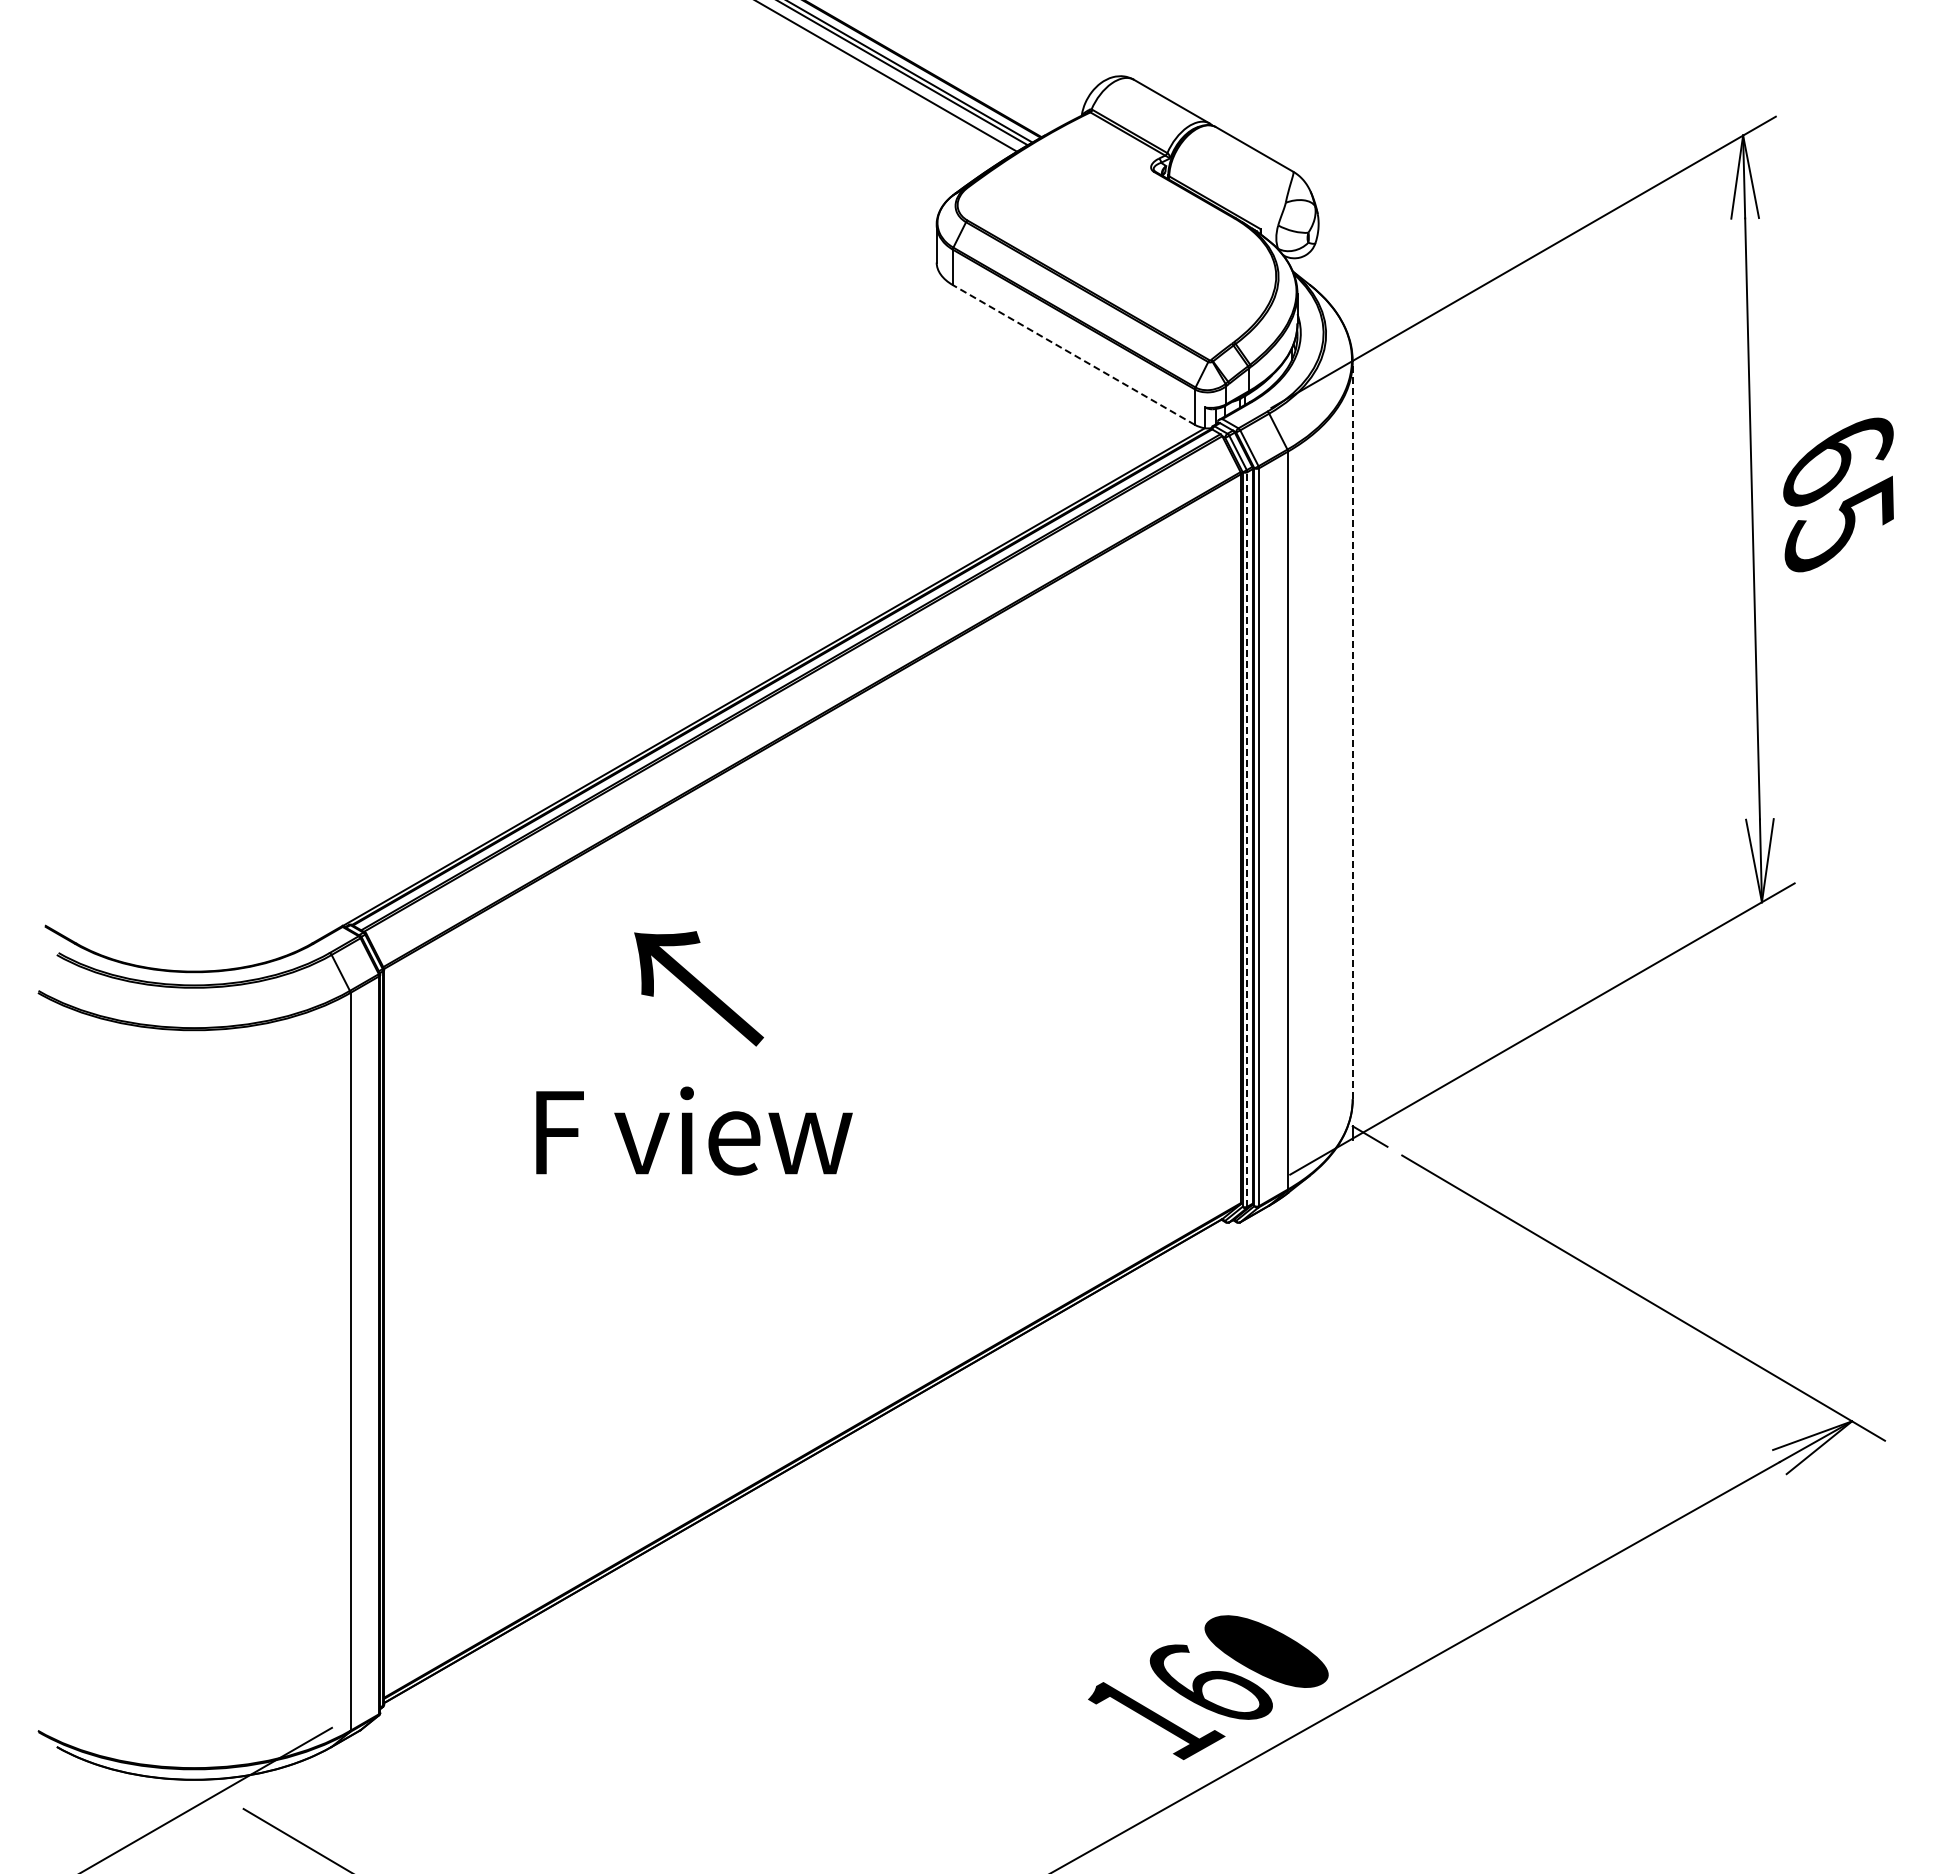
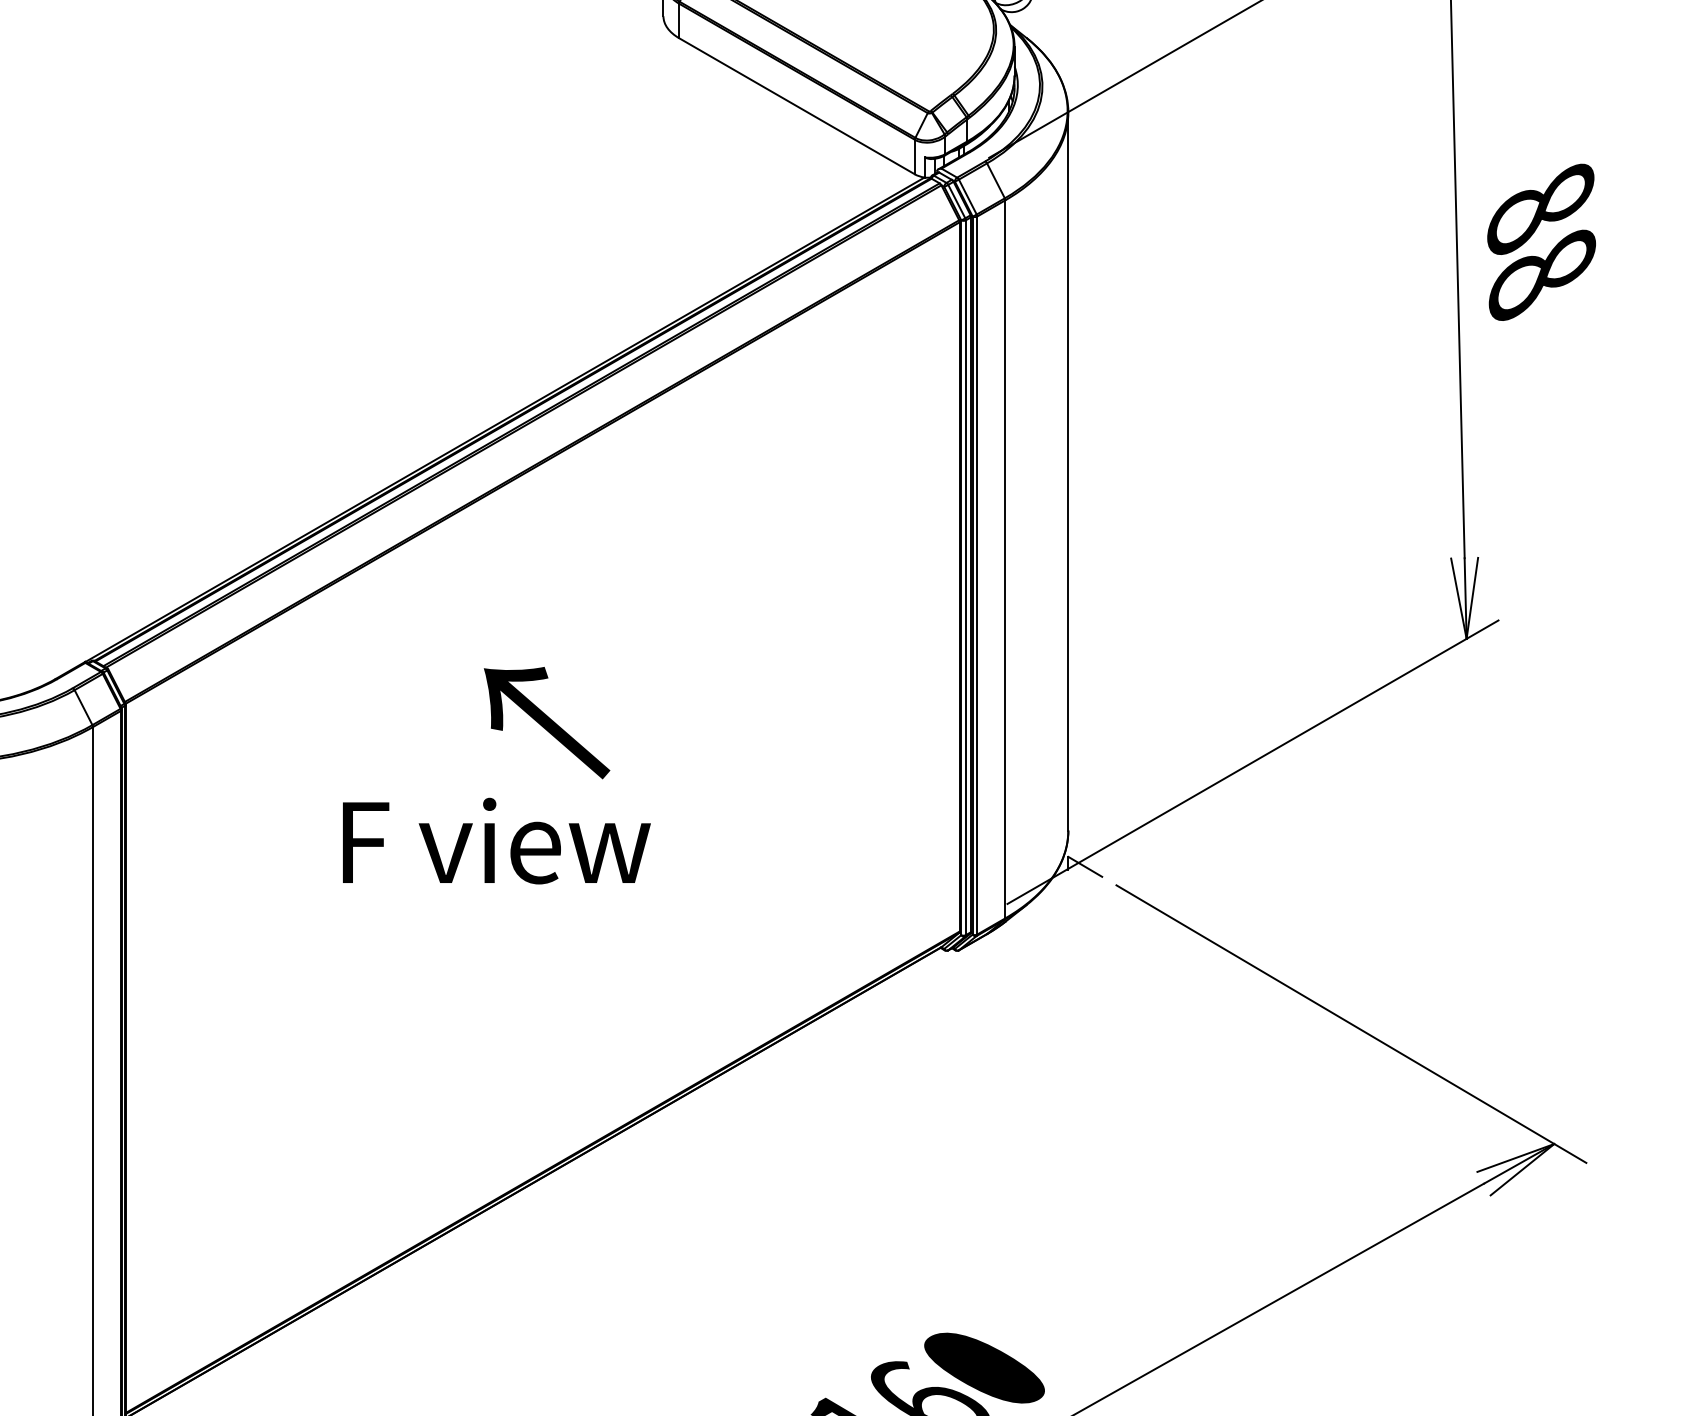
line: (1073, 355) -> (796, 106), dashed -> solid
text: (1838, 494) -> (1541, 242), 65 -> 88
line: (1352, 730) -> (1068, 471), dashed -> solid
line: (1247, 838) -> (965, 576), dashed -> solid
text: (698, 988) -> (546, 722), moved
text: (694, 1130) -> (496, 840), moved

